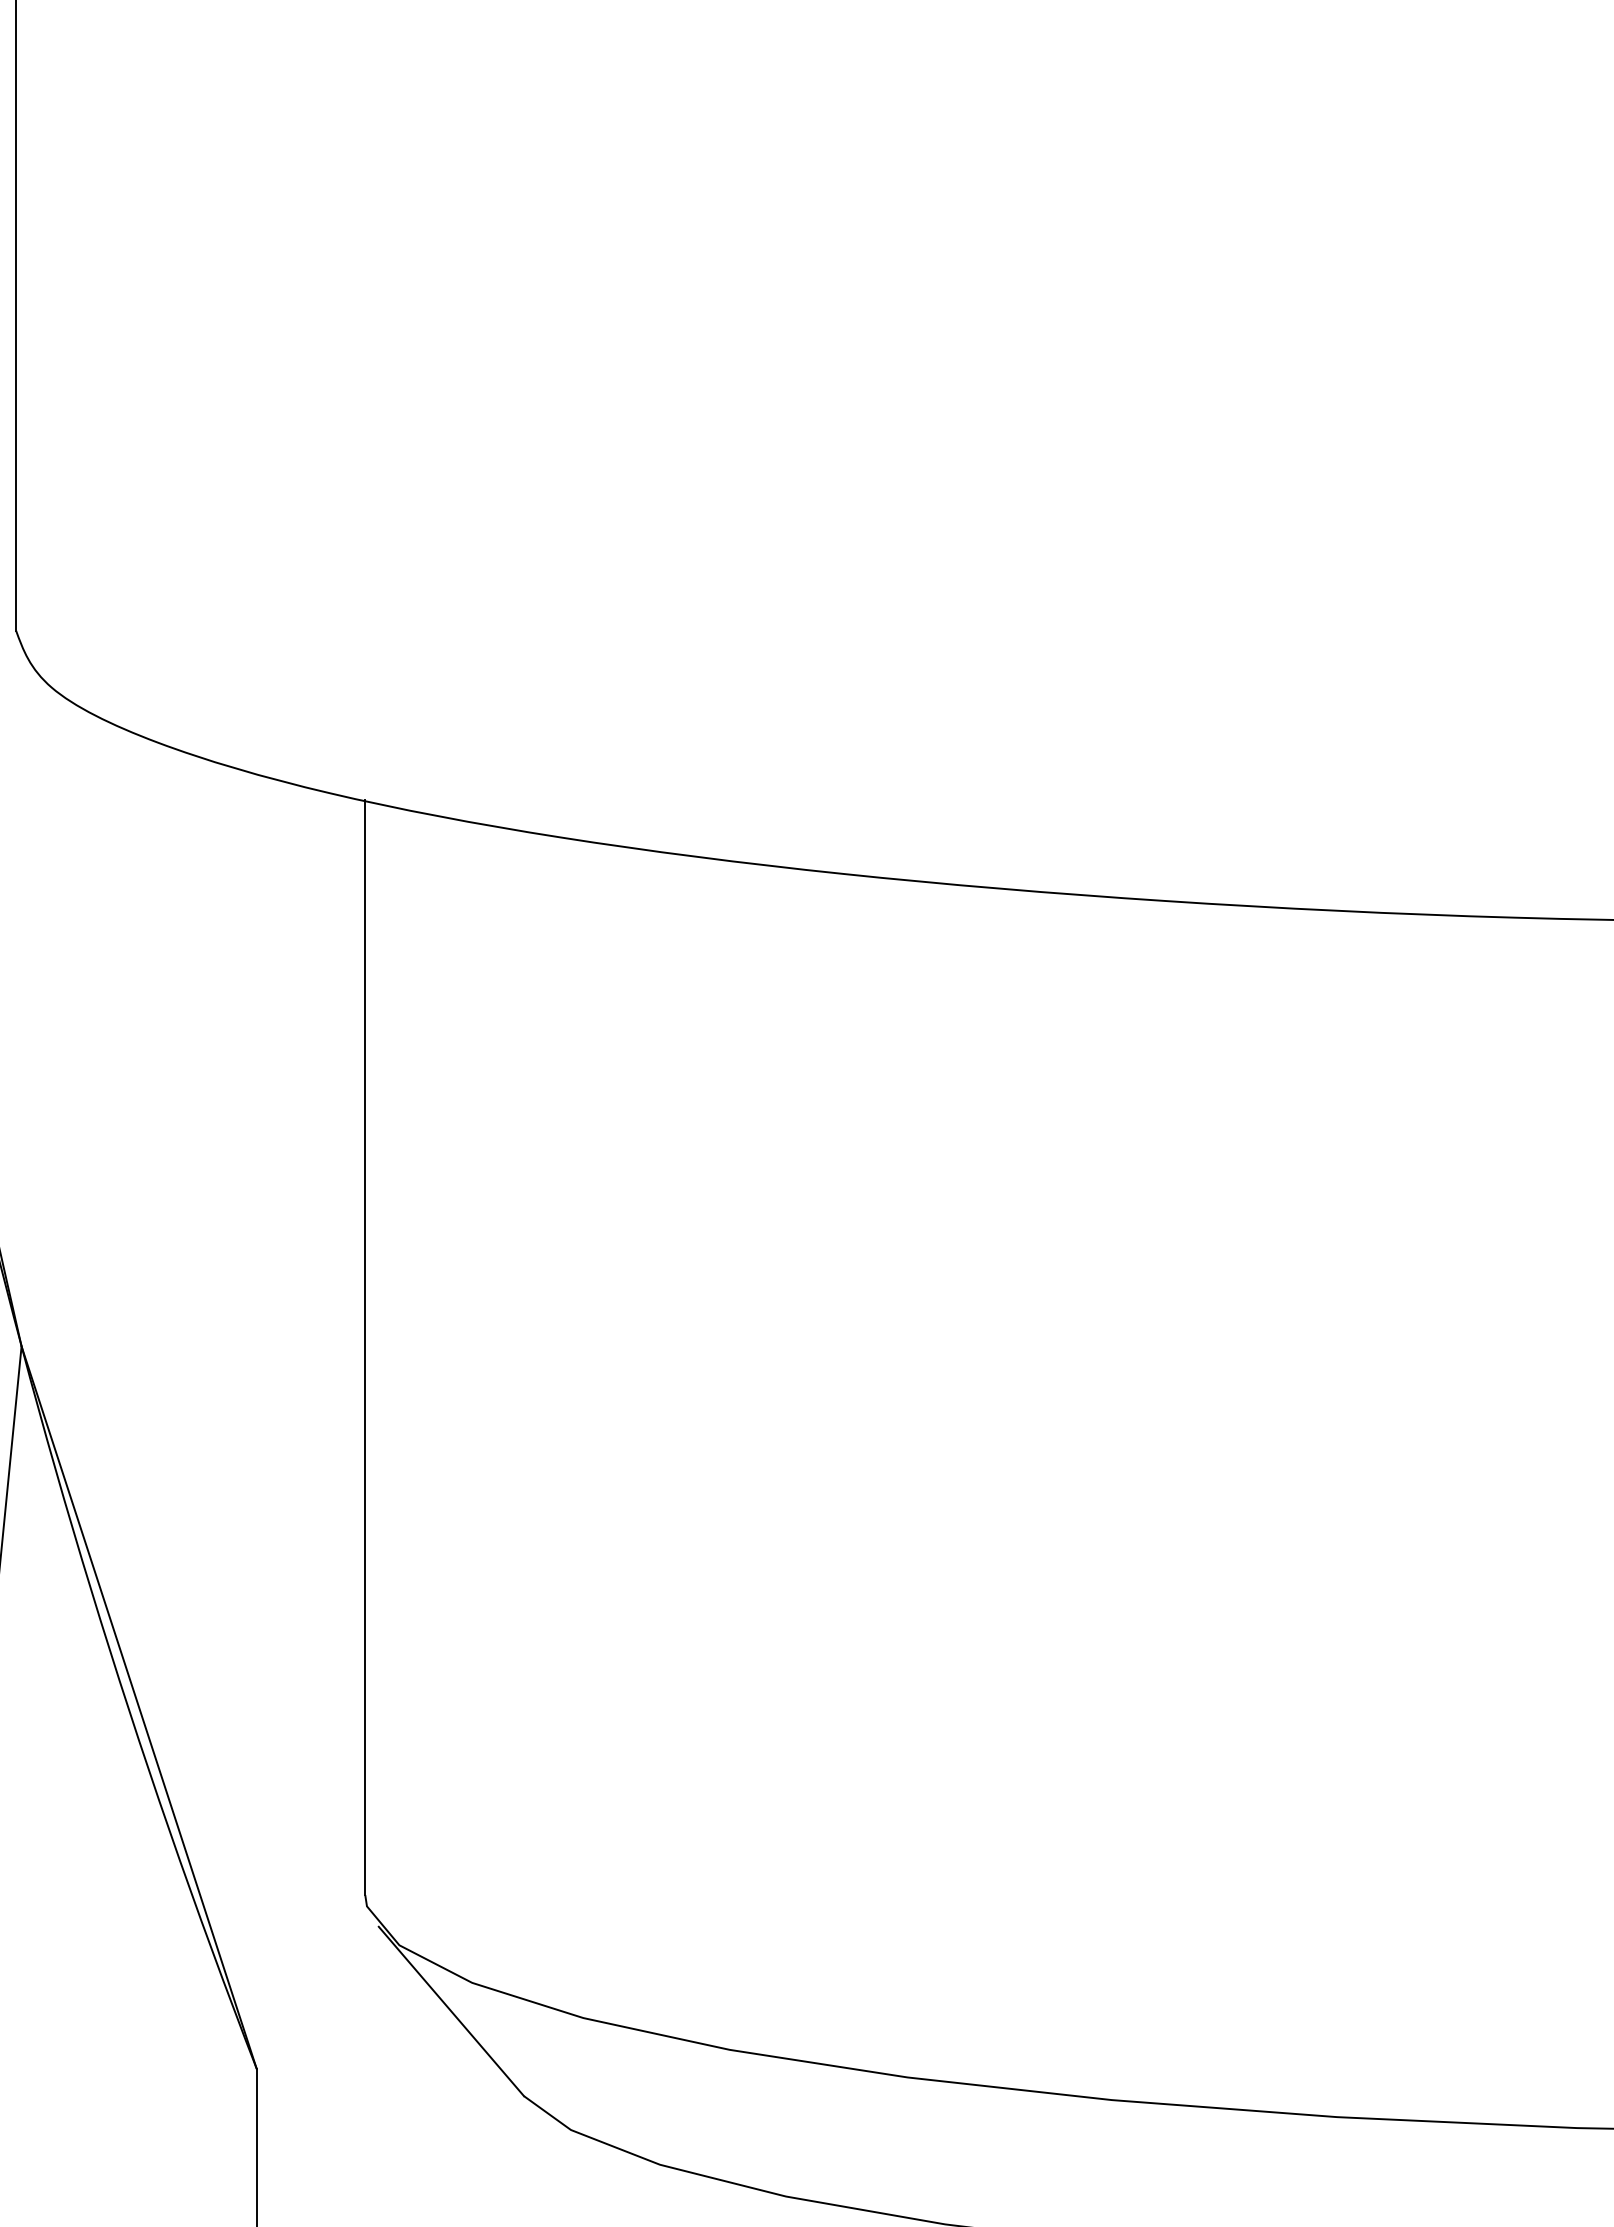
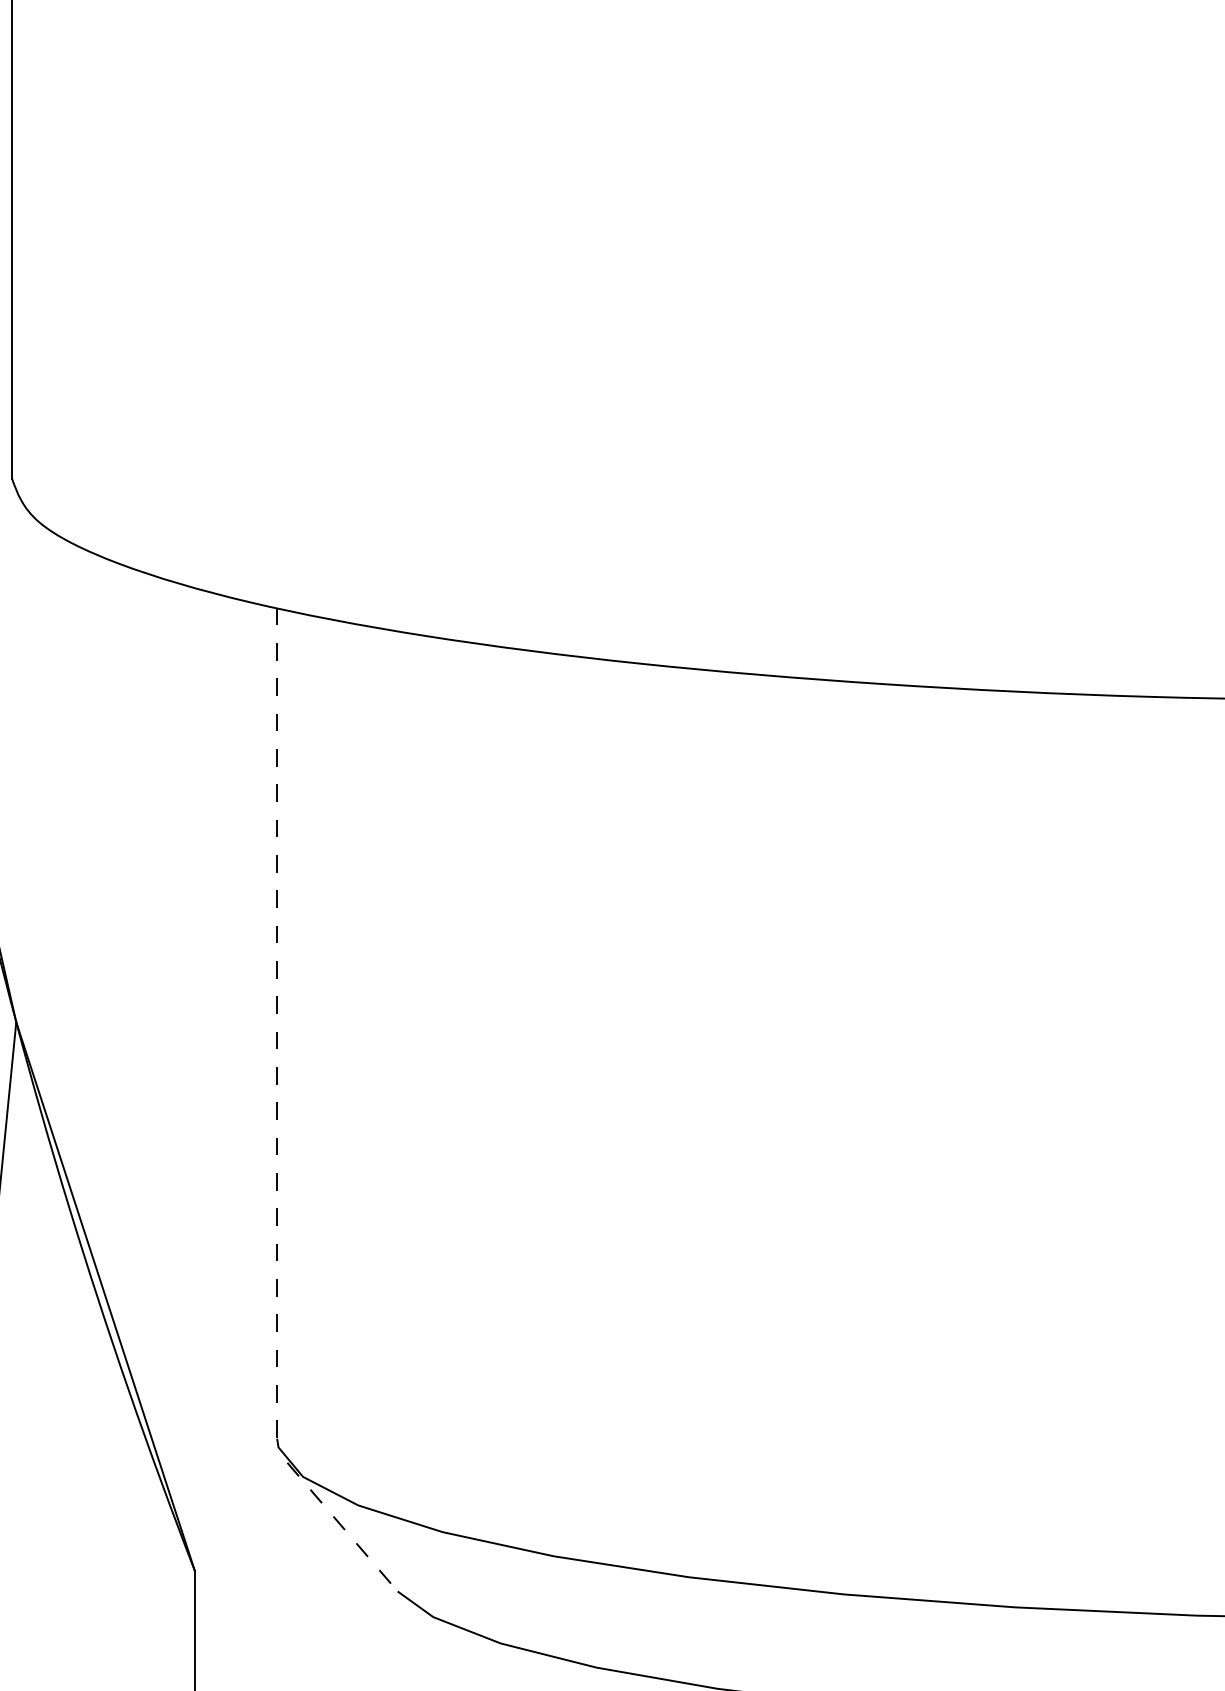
line: (365, 1347) -> (277, 1023), solid -> dashed
line: (451, 2011) -> (342, 1527), solid -> dashed

